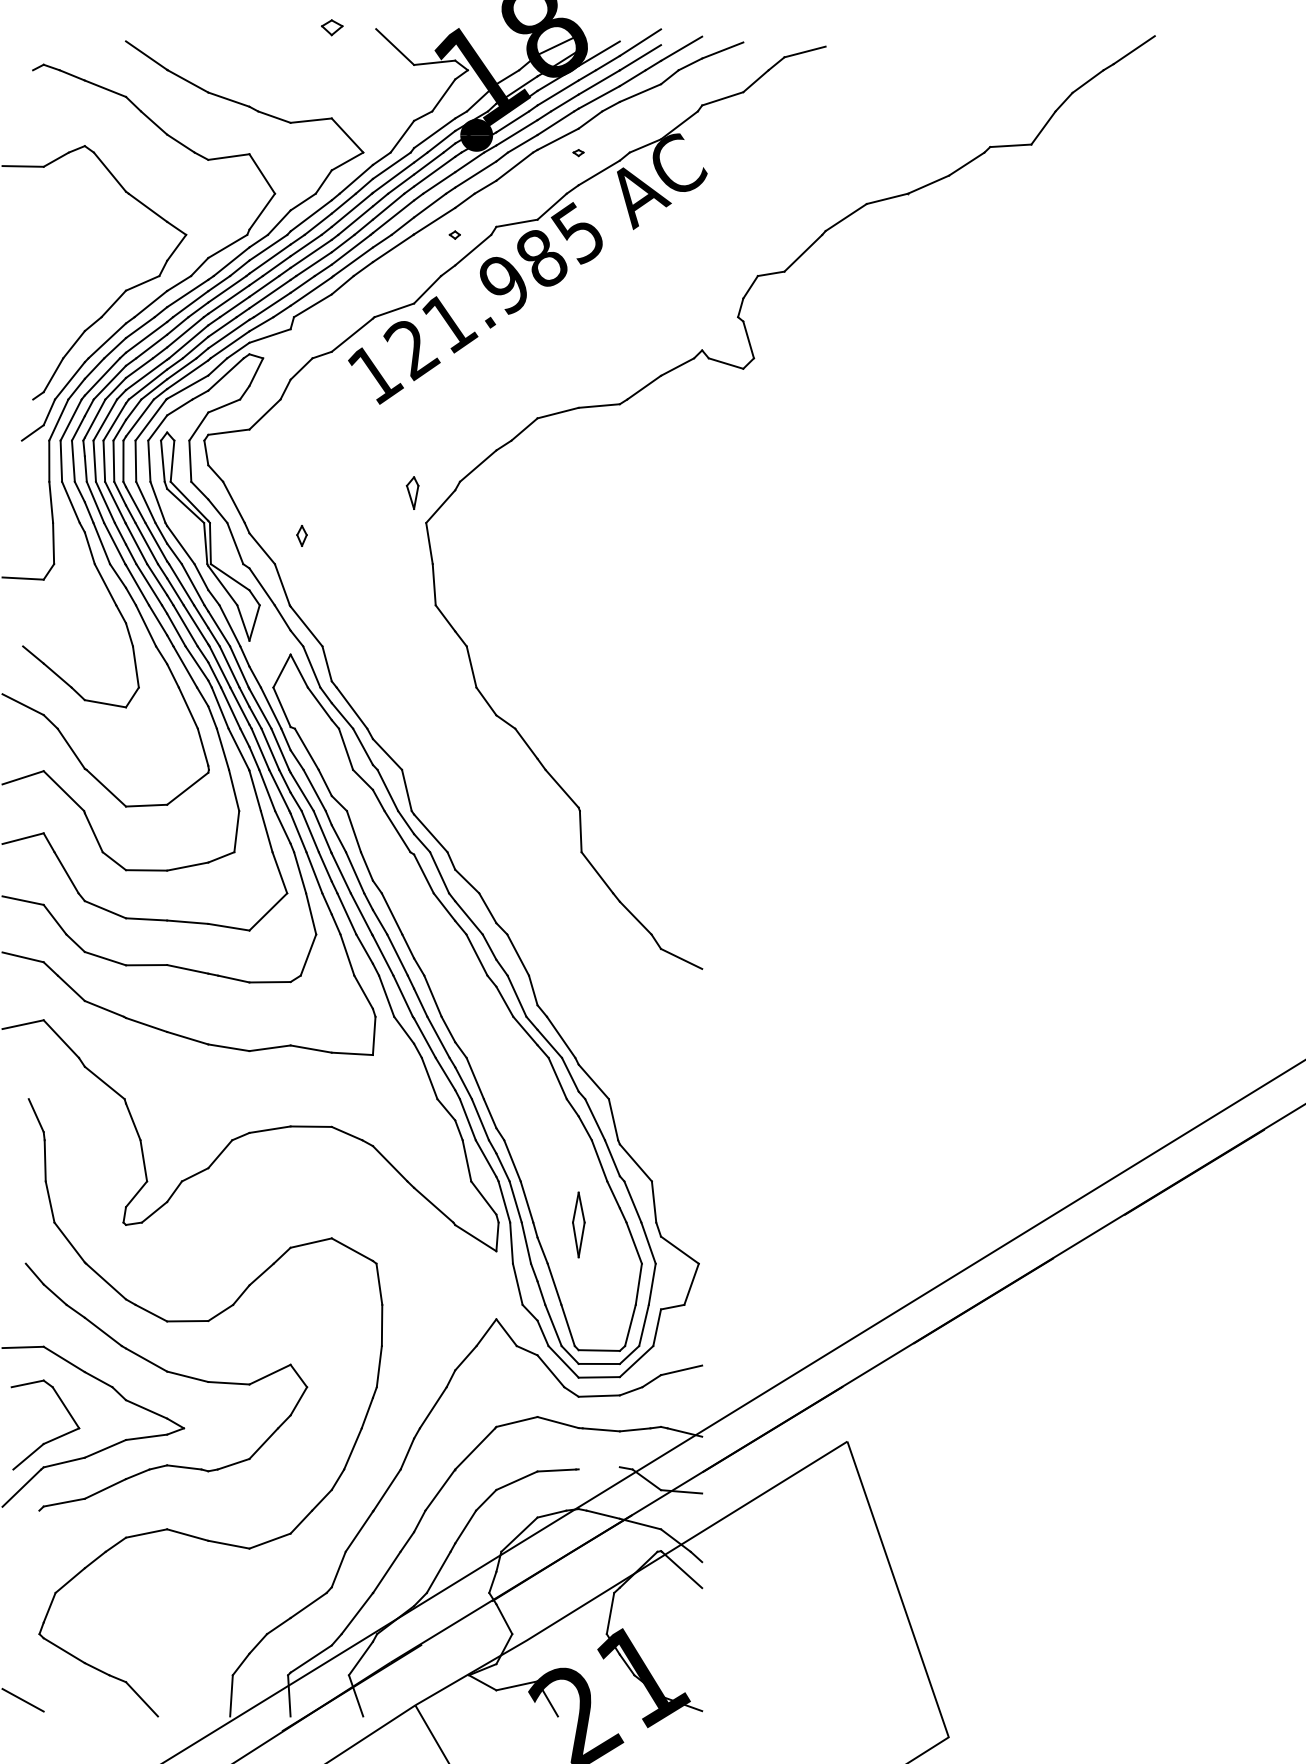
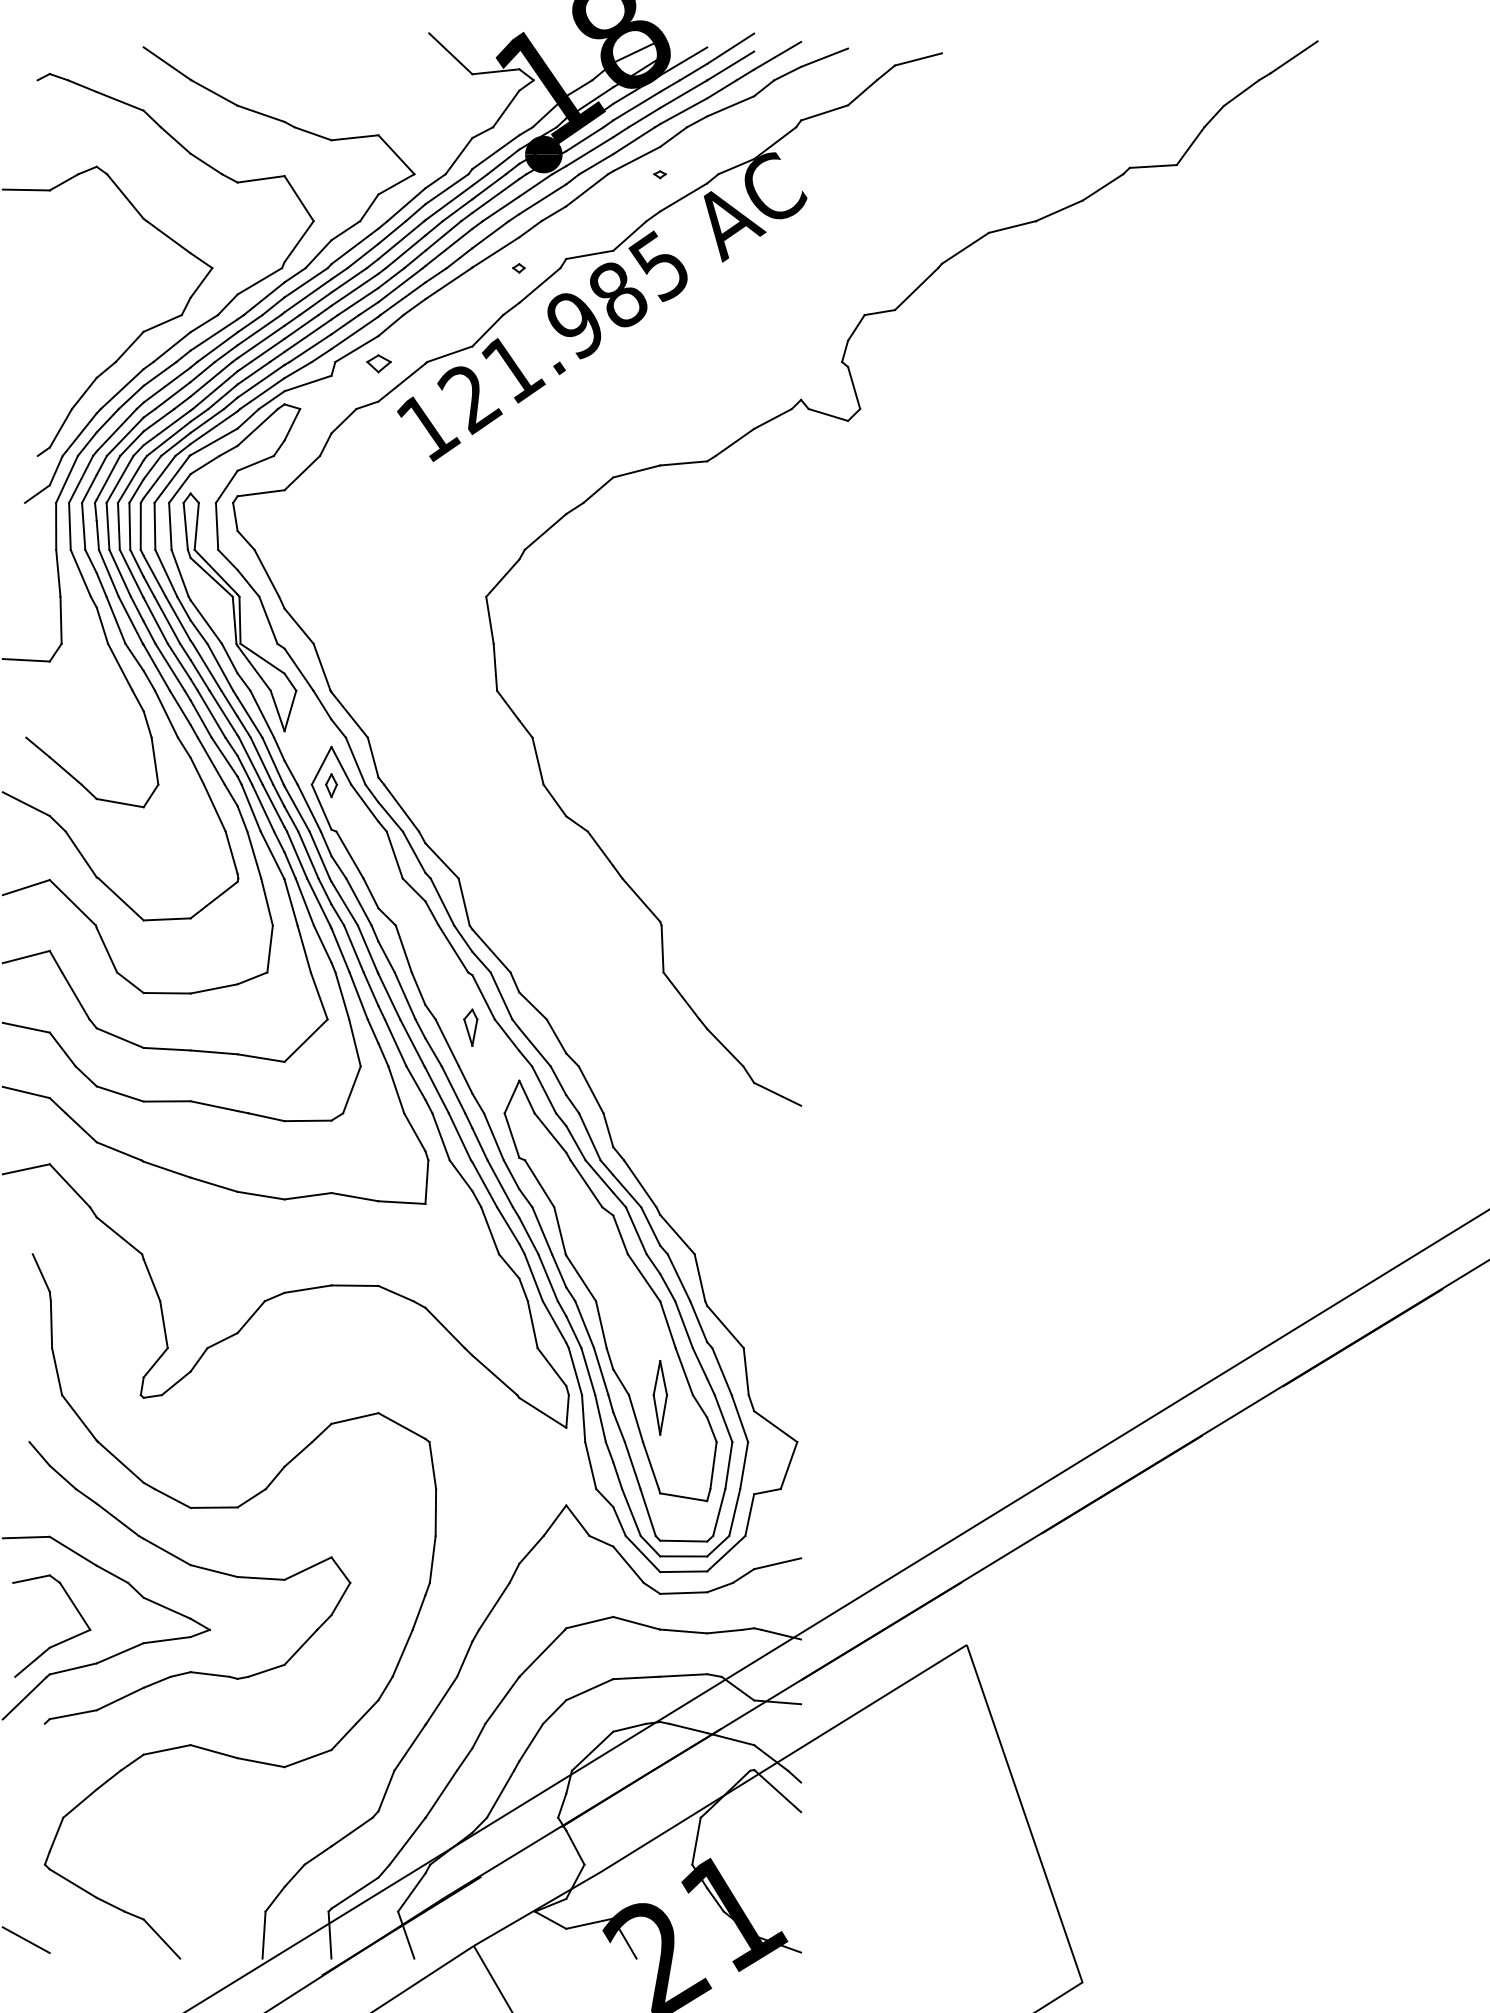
part: (331, 27) -> (378, 363), moved
part: (412, 492) -> (470, 1027), moved
part: (302, 535) -> (331, 785), moved
part: (535, 1130) -> (610, 1290), added
line: (599, 1468) -> (683, 1675), added

